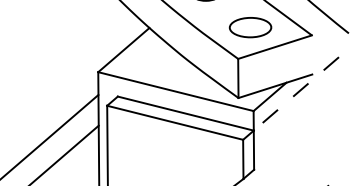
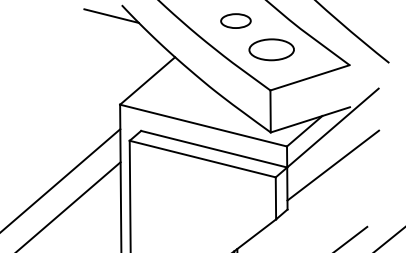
part: (250, 27) -> (271, 49), moved
line: (295, 94) -> (332, 128), dashed -> solid
line: (296, 128) -> (333, 165), added

